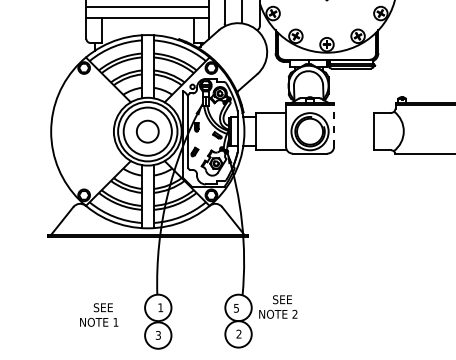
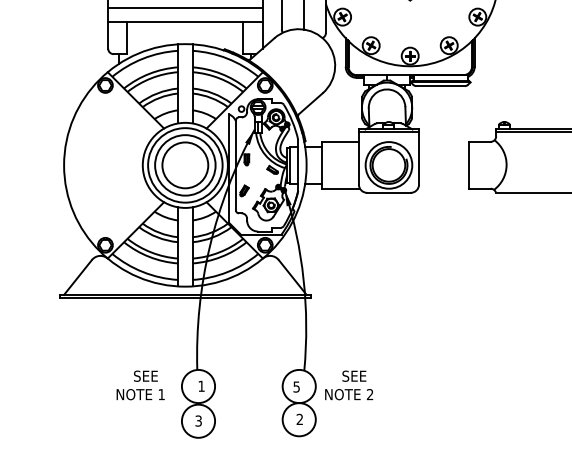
line: (334, 125) -> (419, 157), dashed -> solid
circle: (147, 131) -> (184, 165), size x1.67
text: (99, 314) -> (141, 384), moved

